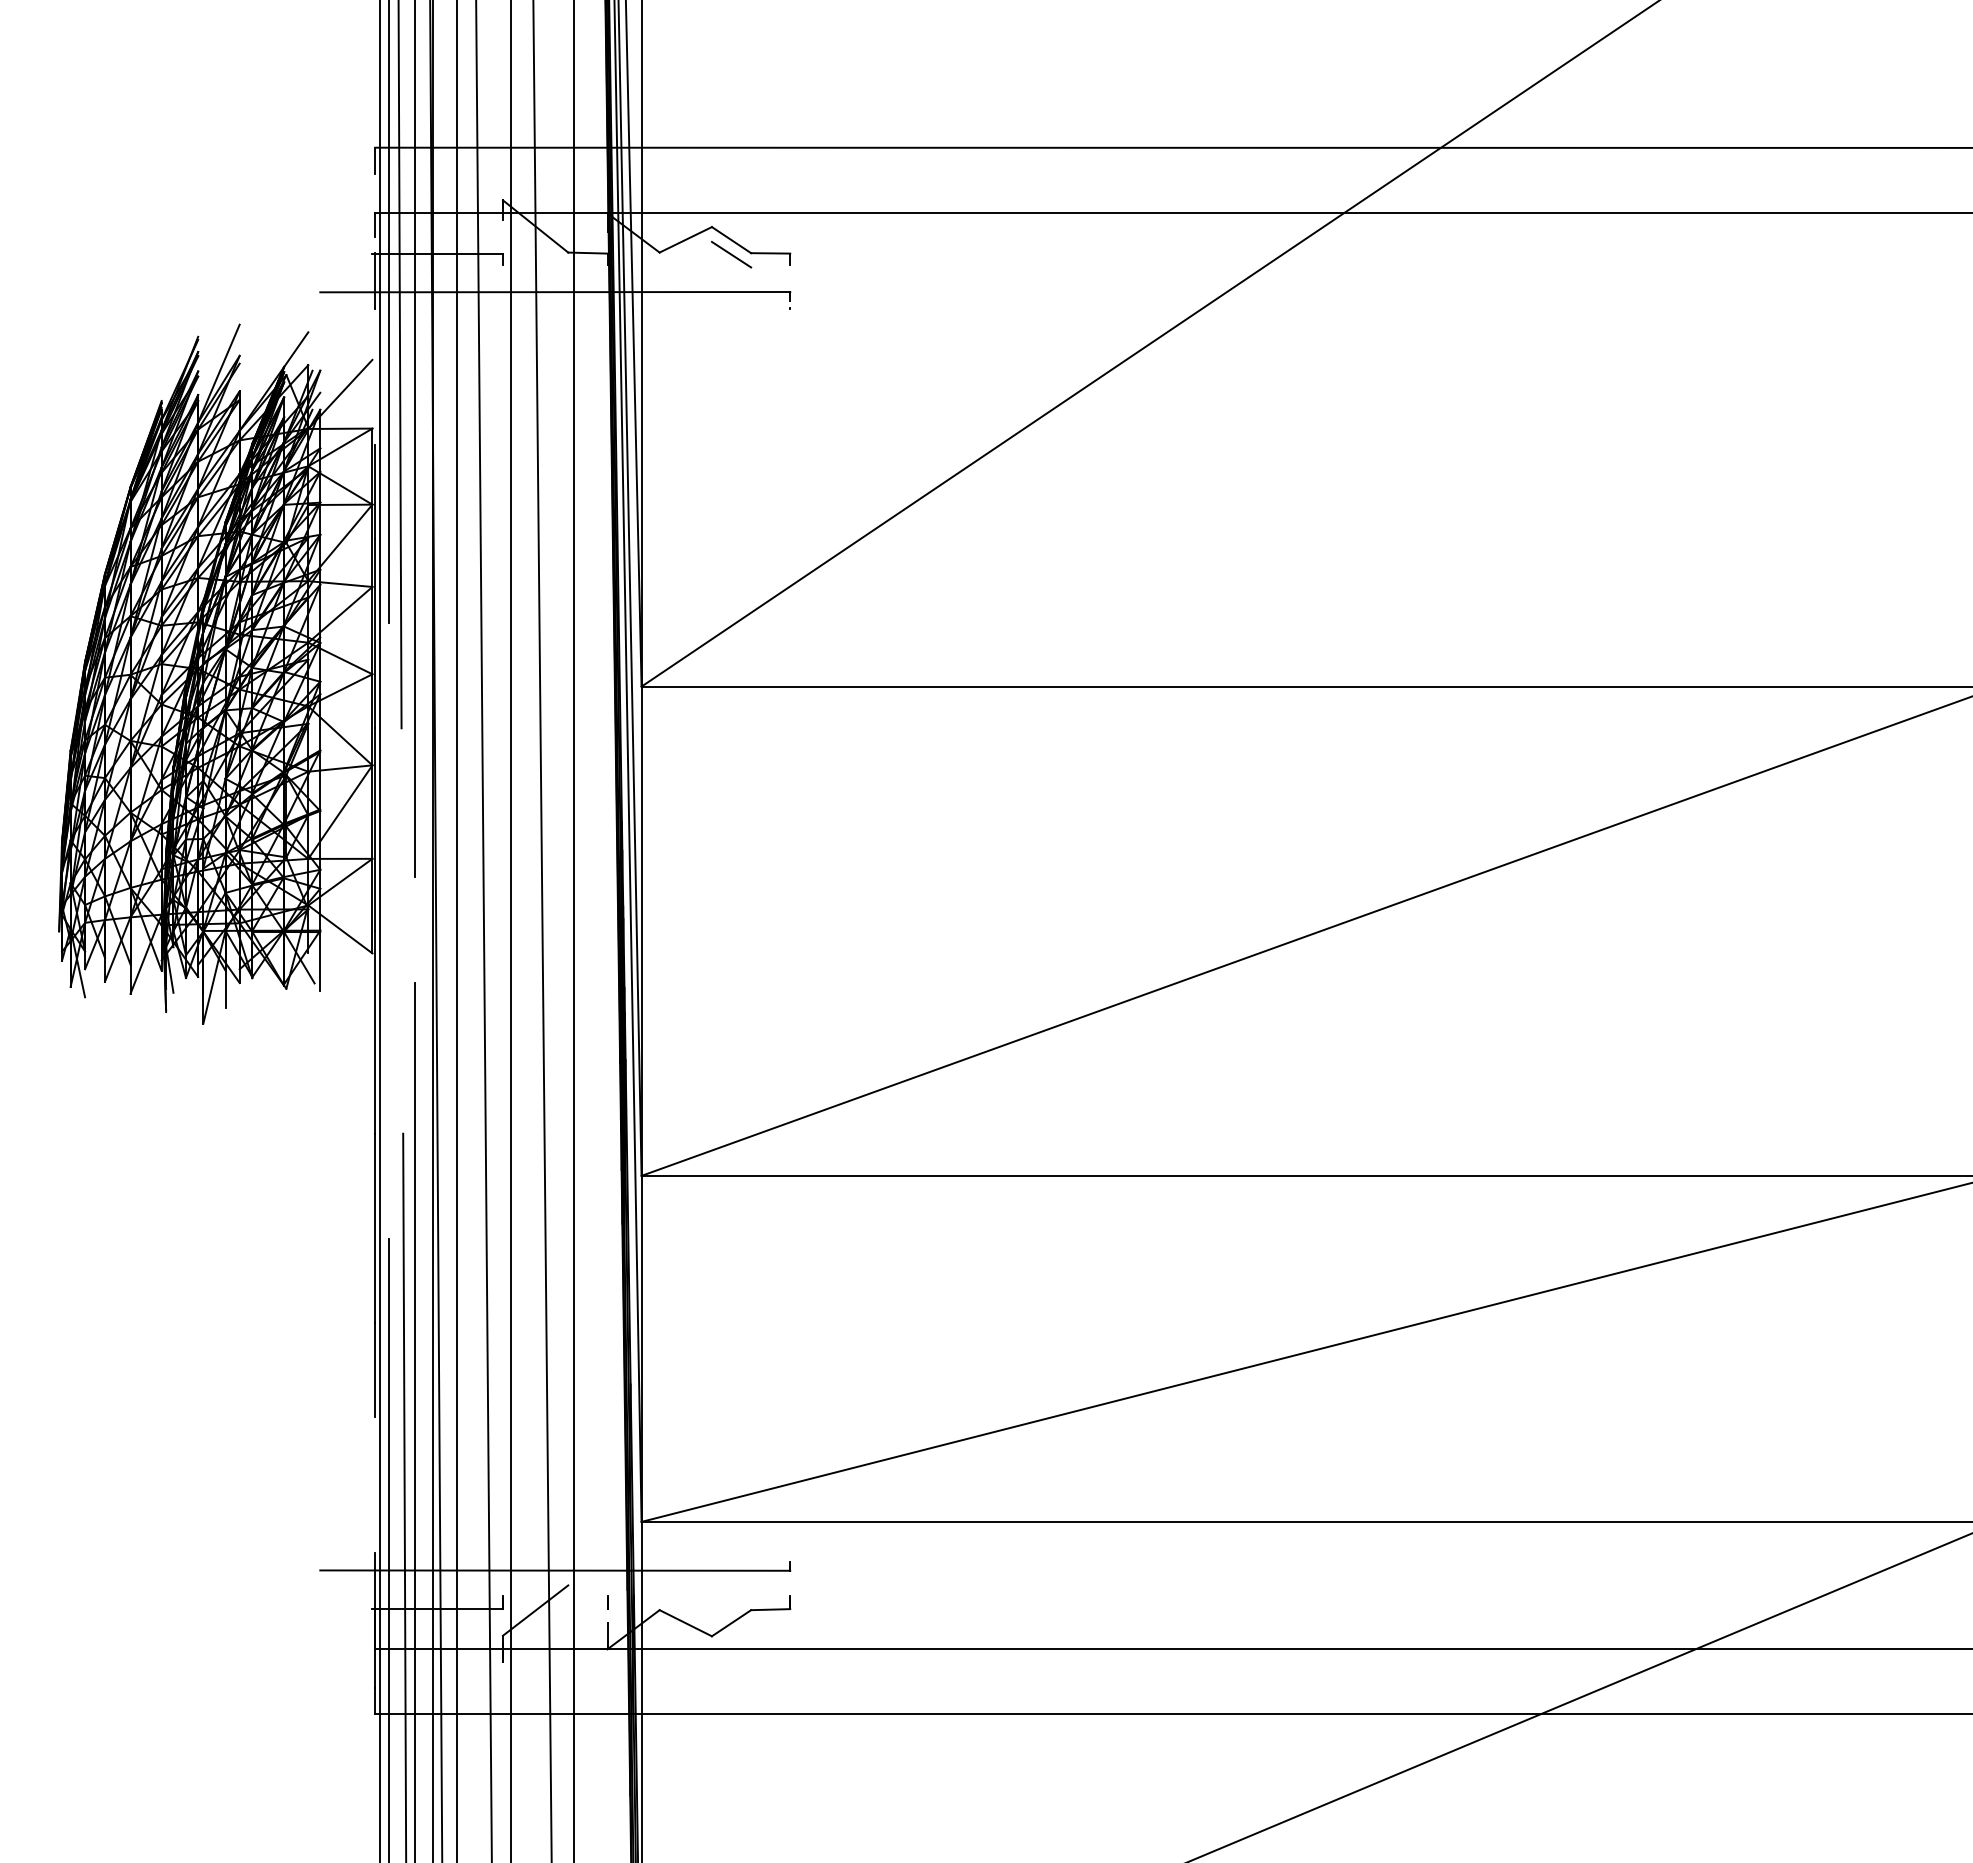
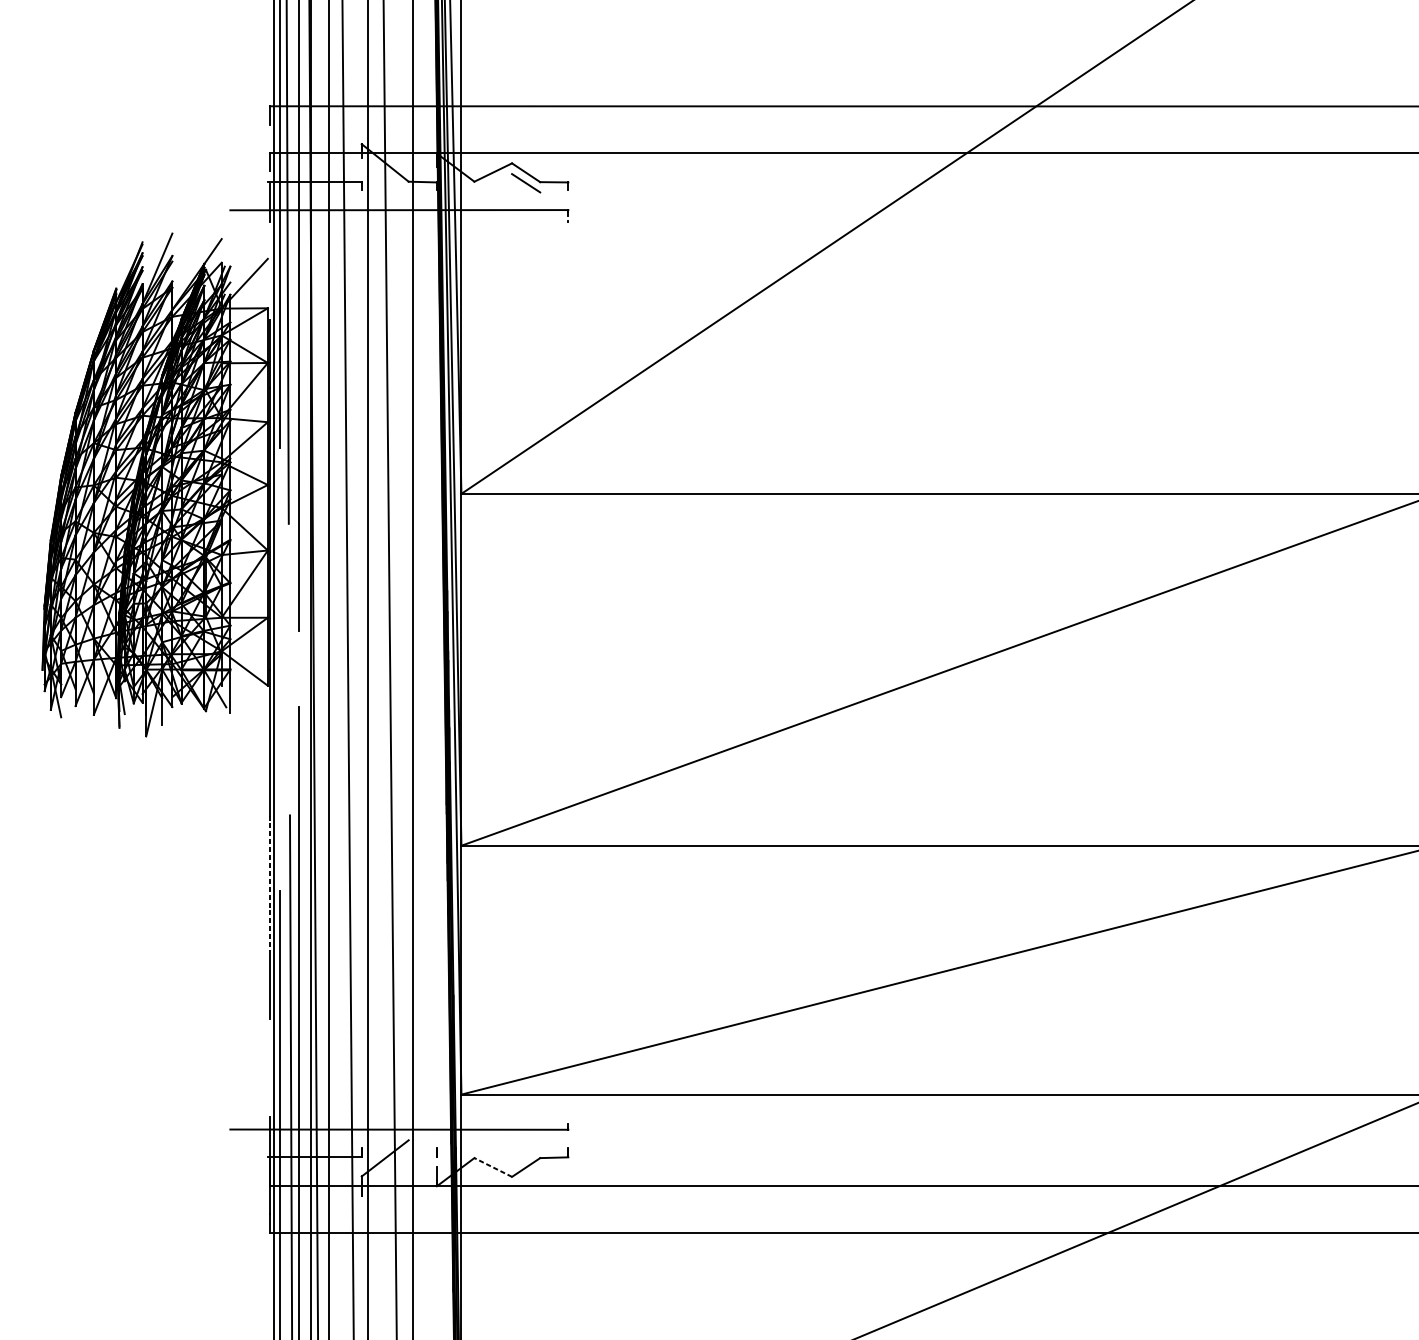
line: (375, 1228) -> (270, 883), solid -> dashed
line: (685, 1623) -> (493, 1167), solid -> dashed

